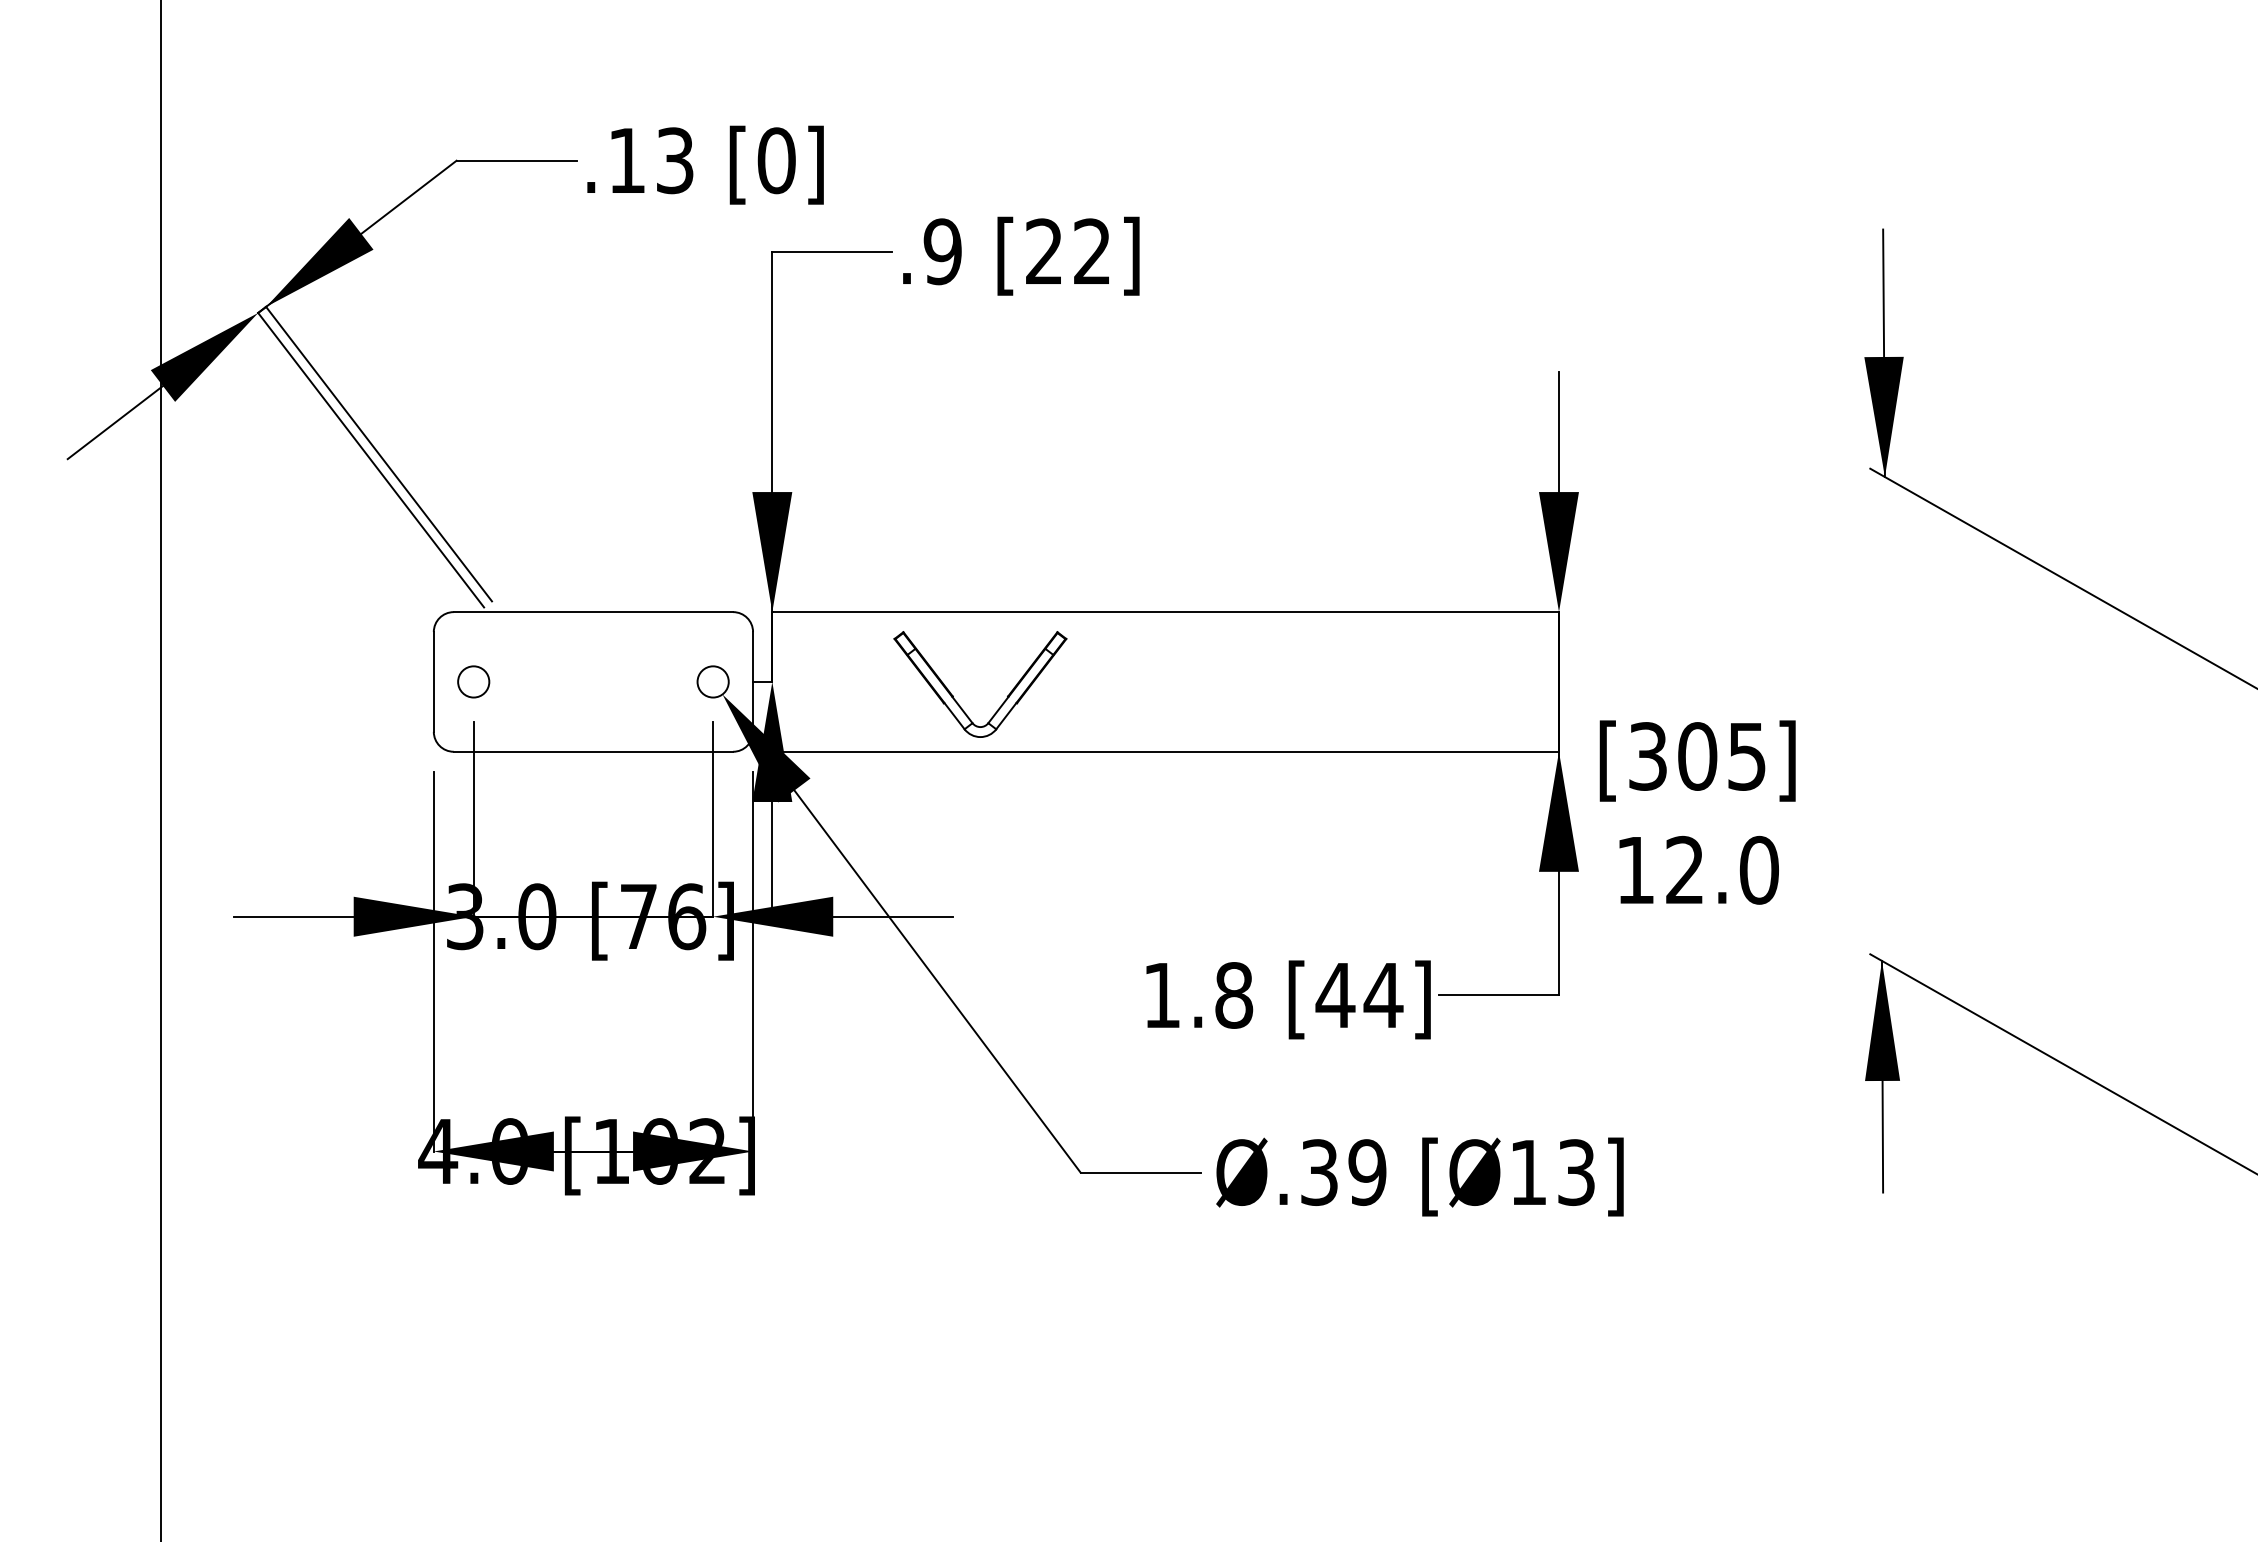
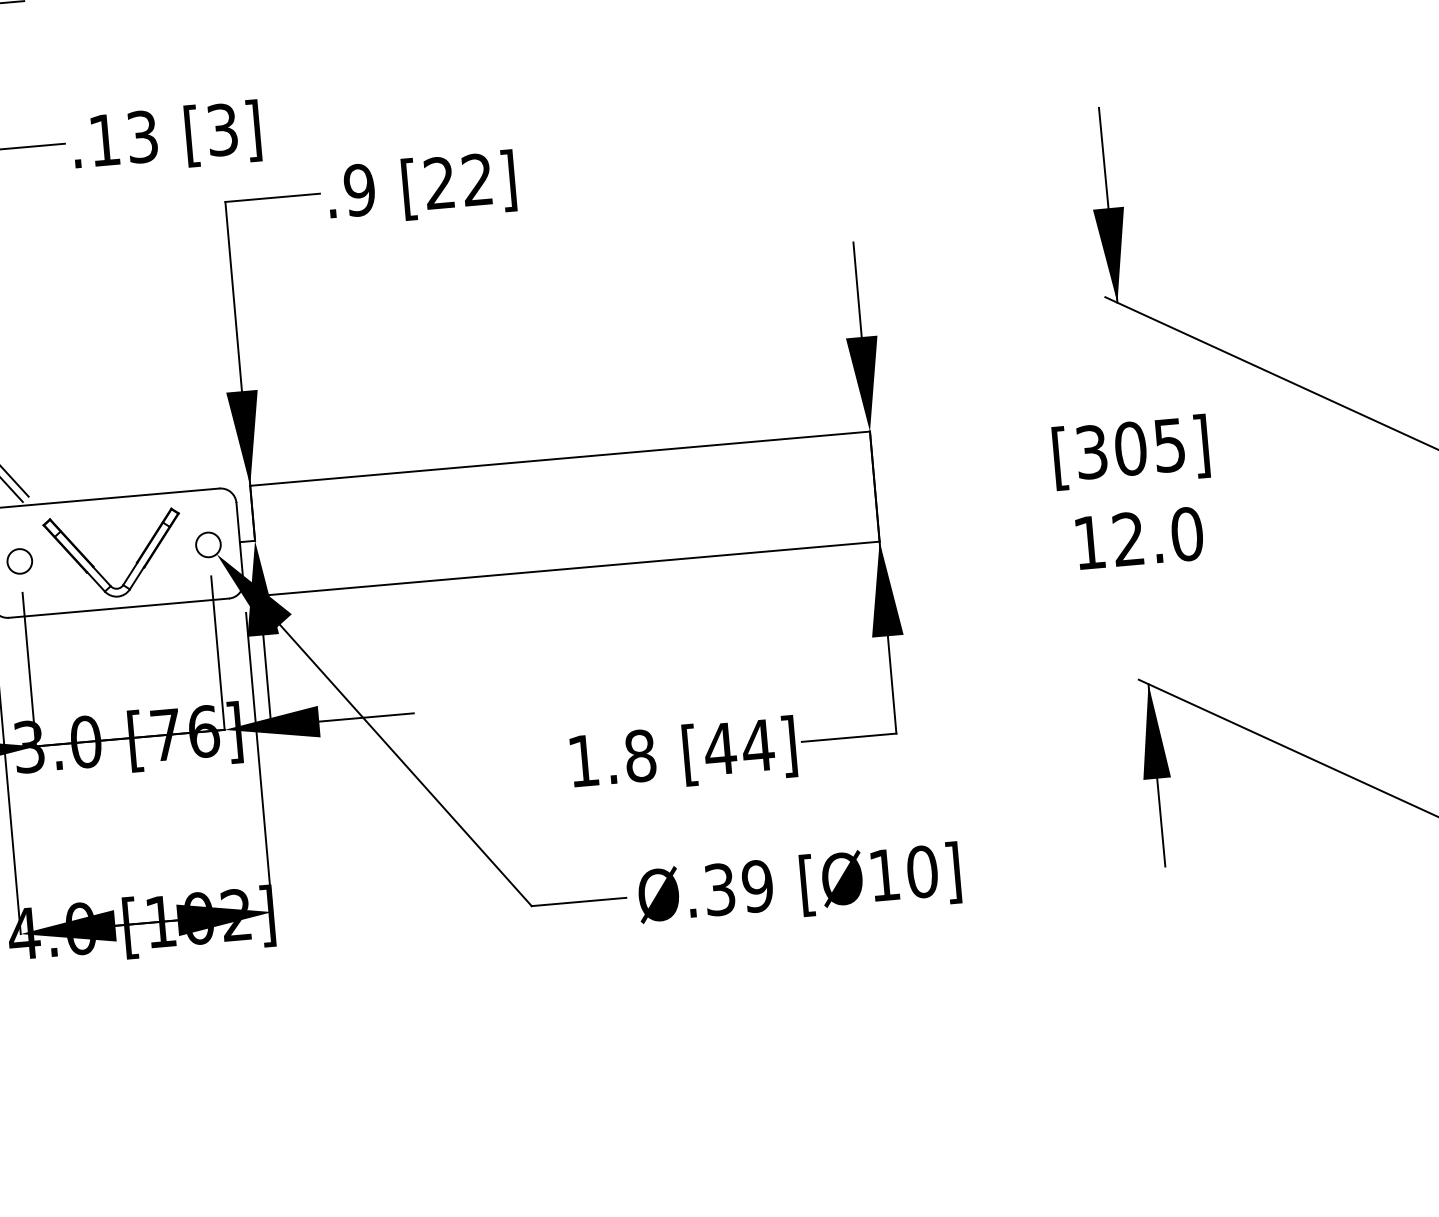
text: (776, 160) -> (222, 129), [0] -> [3]
part: (957, 701) -> (97, 570), moved
text: (1697, 812) -> (1134, 492), moved
text: (1576, 1172) -> (922, 871), [Ø13] -> [Ø10]

